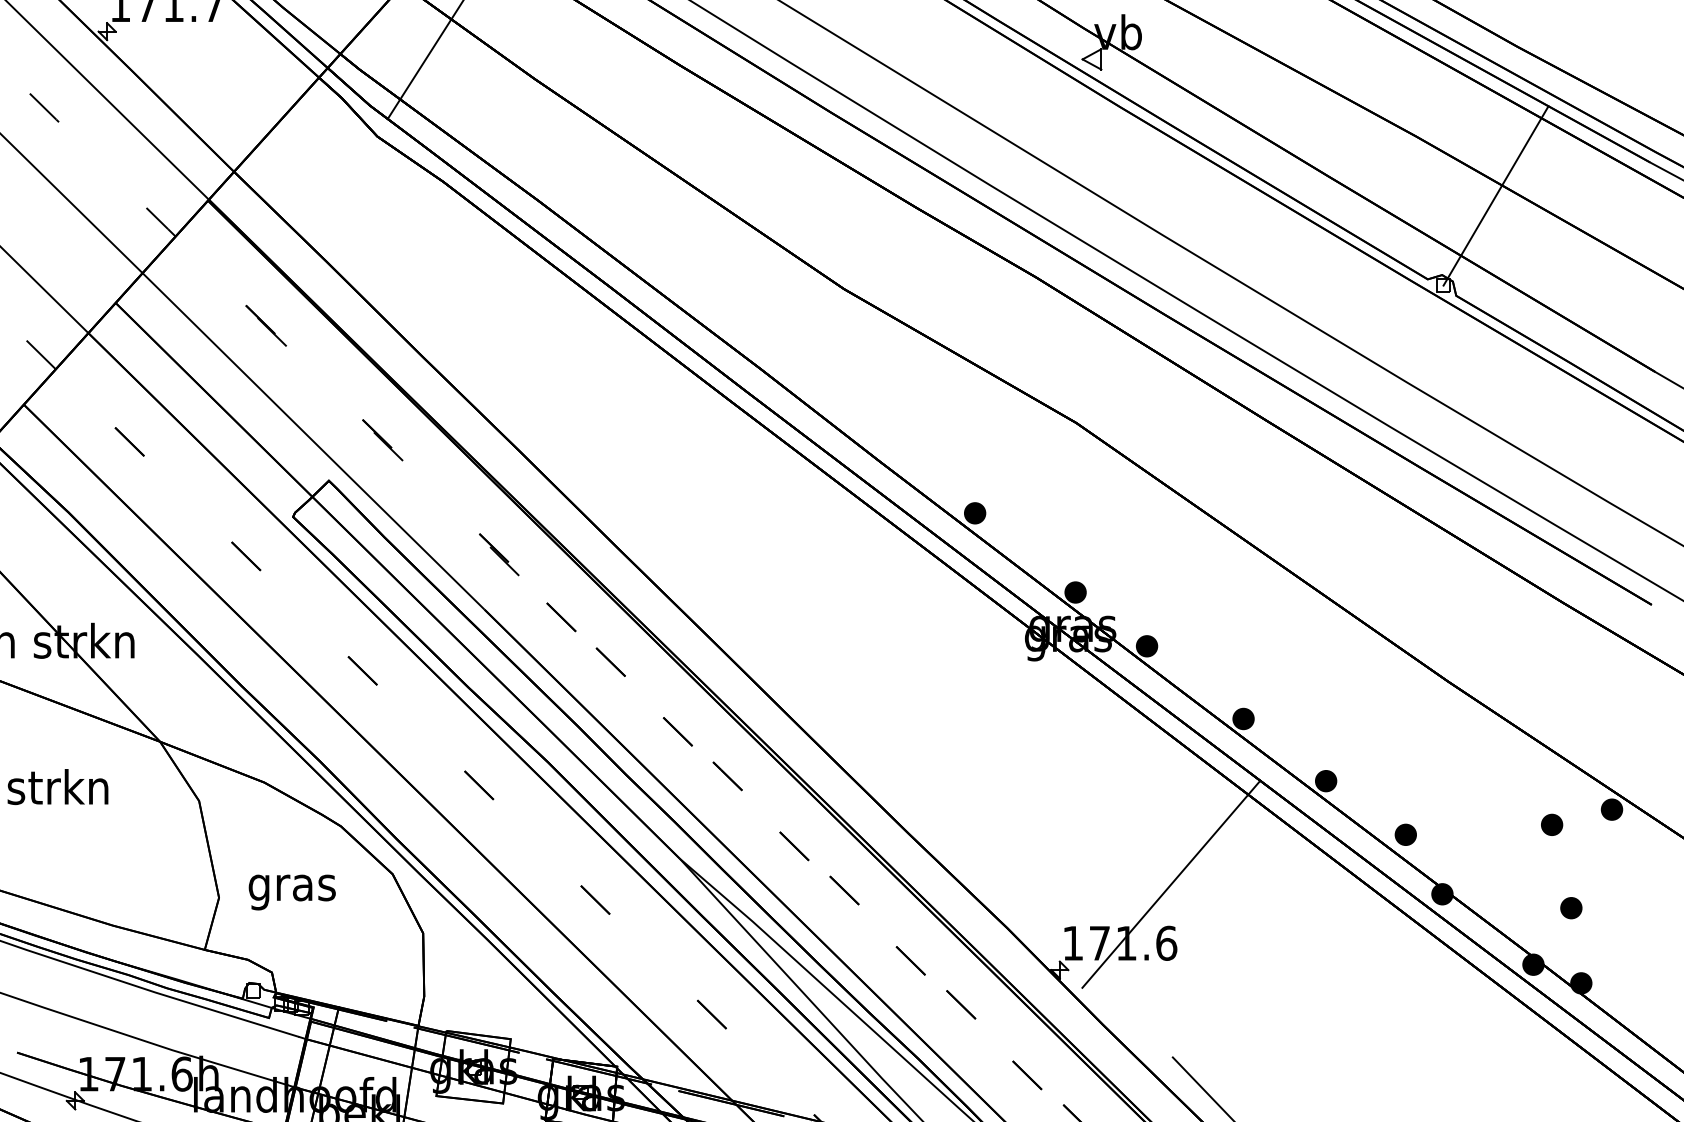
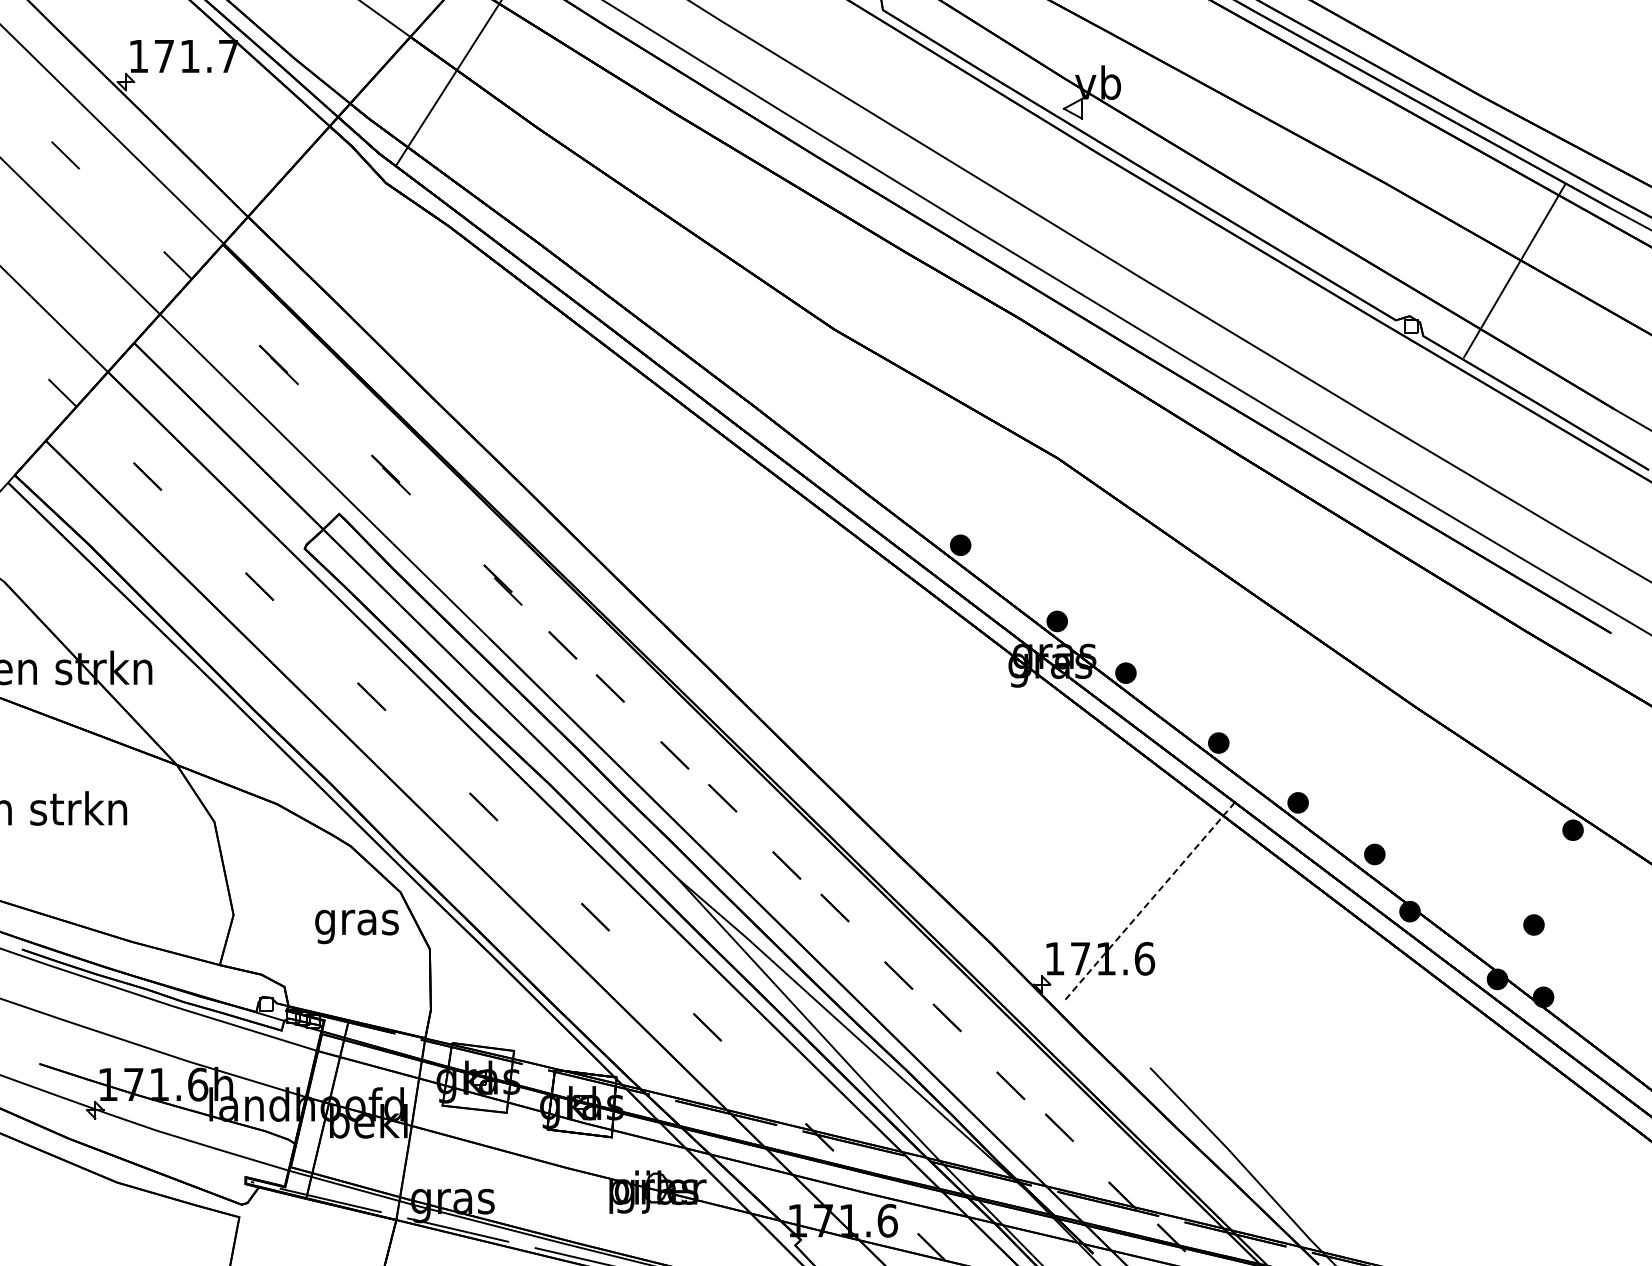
line: (1495, 195) -> (1514, 270), moved
part: (1552, 824) -> (1515, 844), removed
line: (1171, 884) -> (1149, 902), solid -> dashed
text: (291, 892) -> (356, 926), moved

